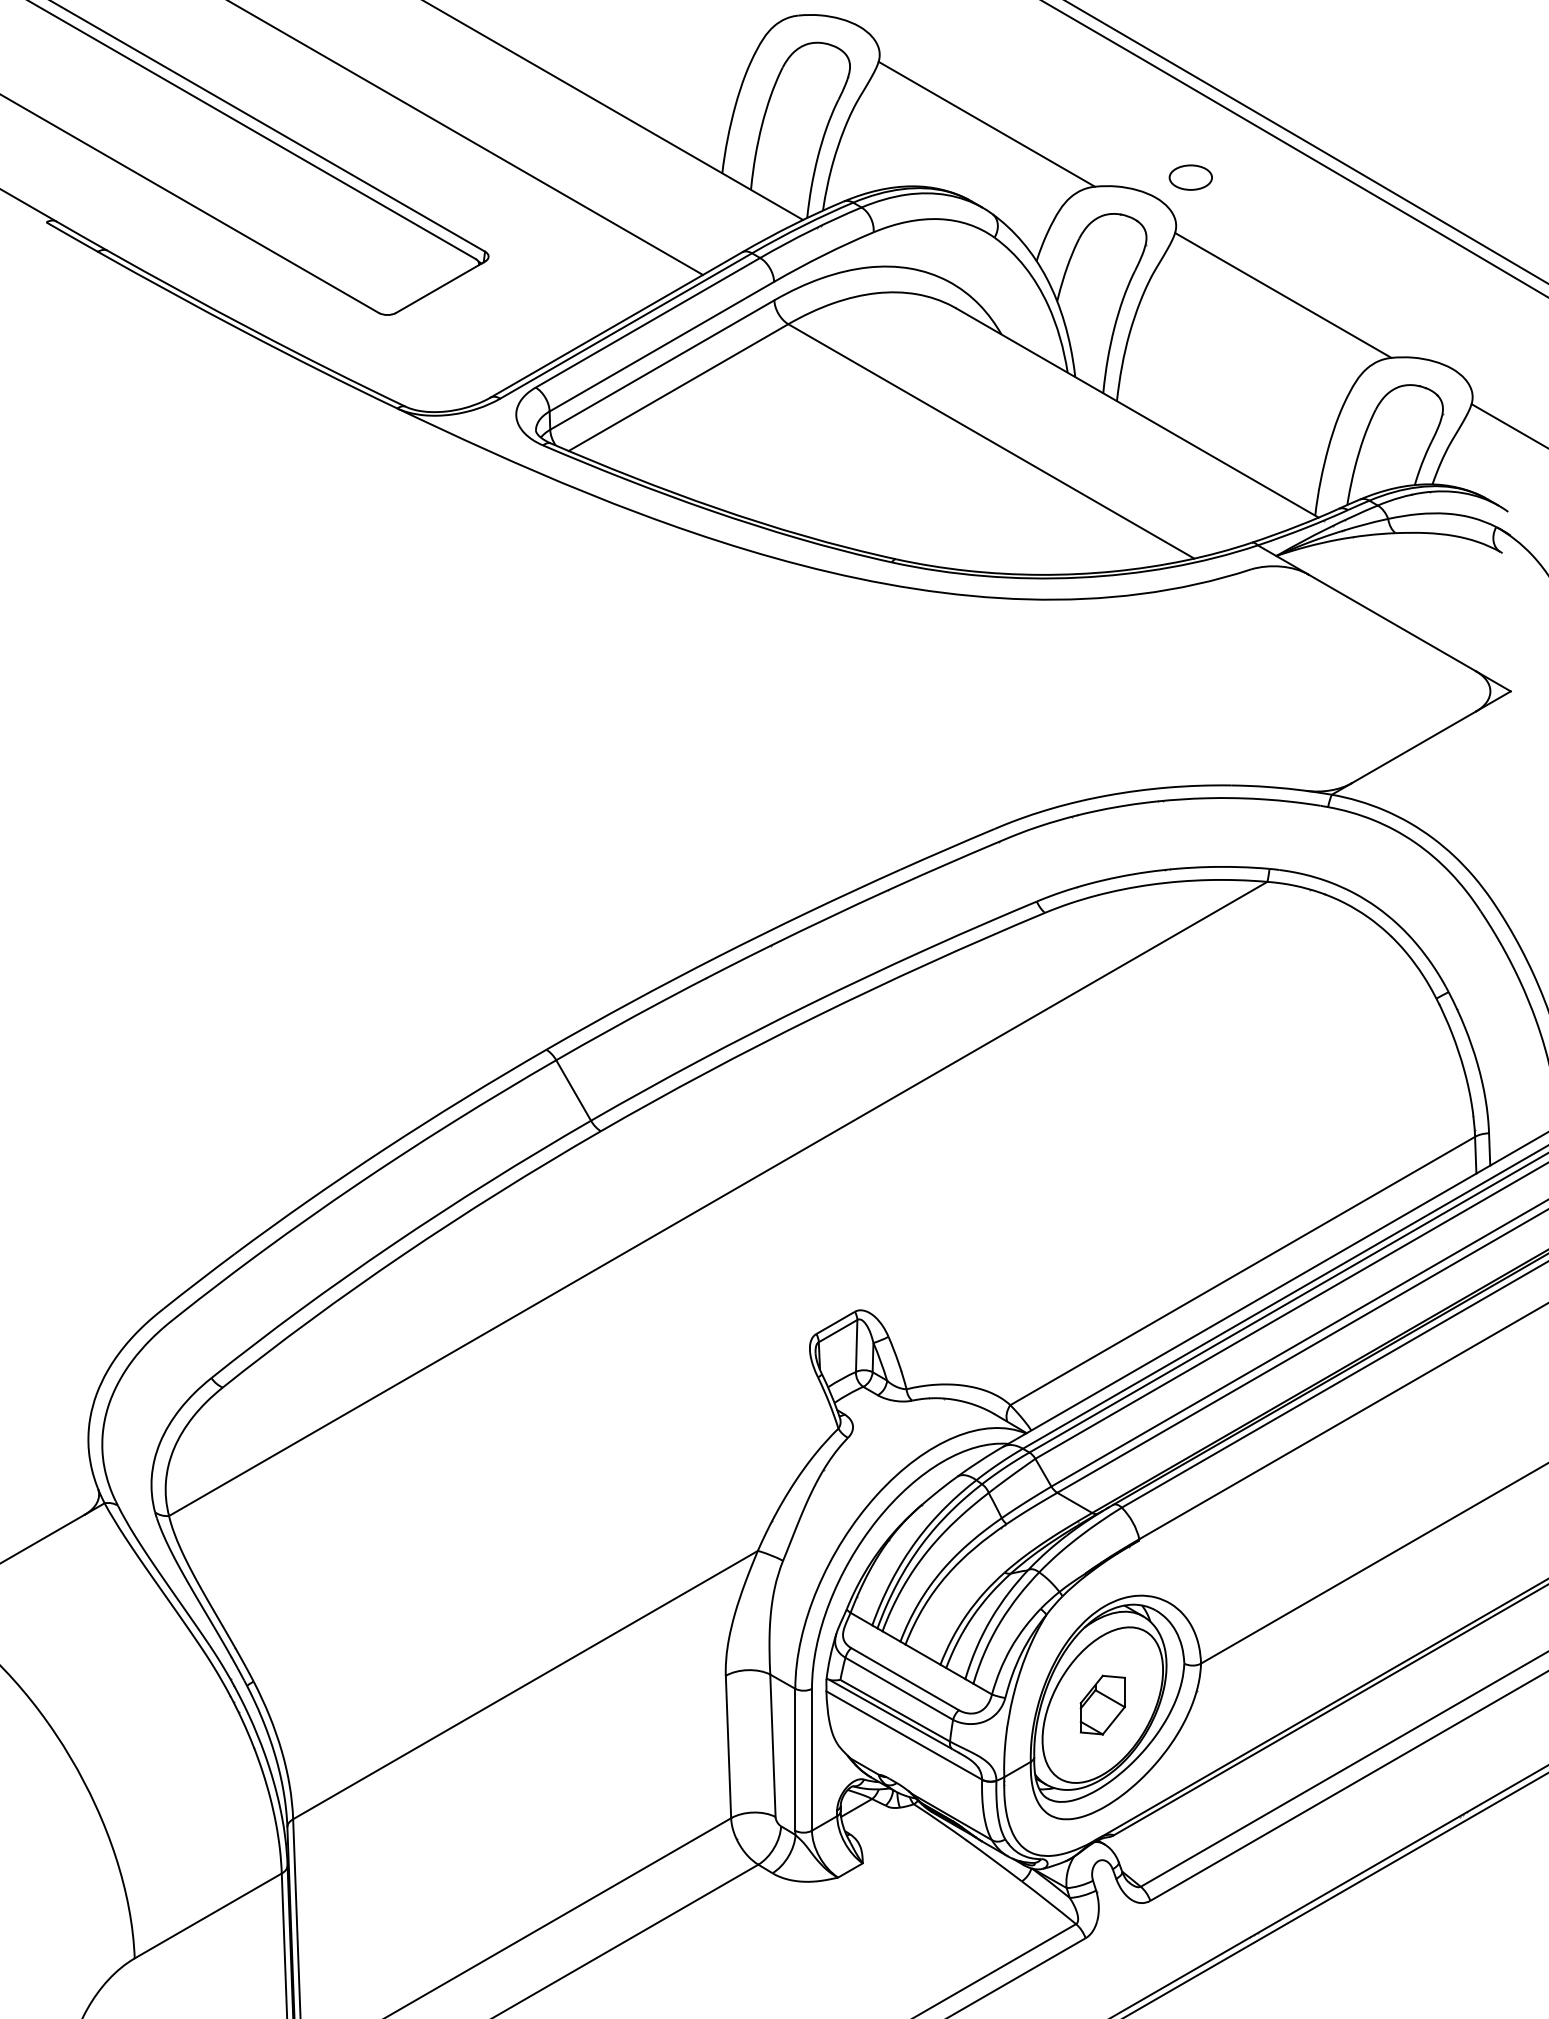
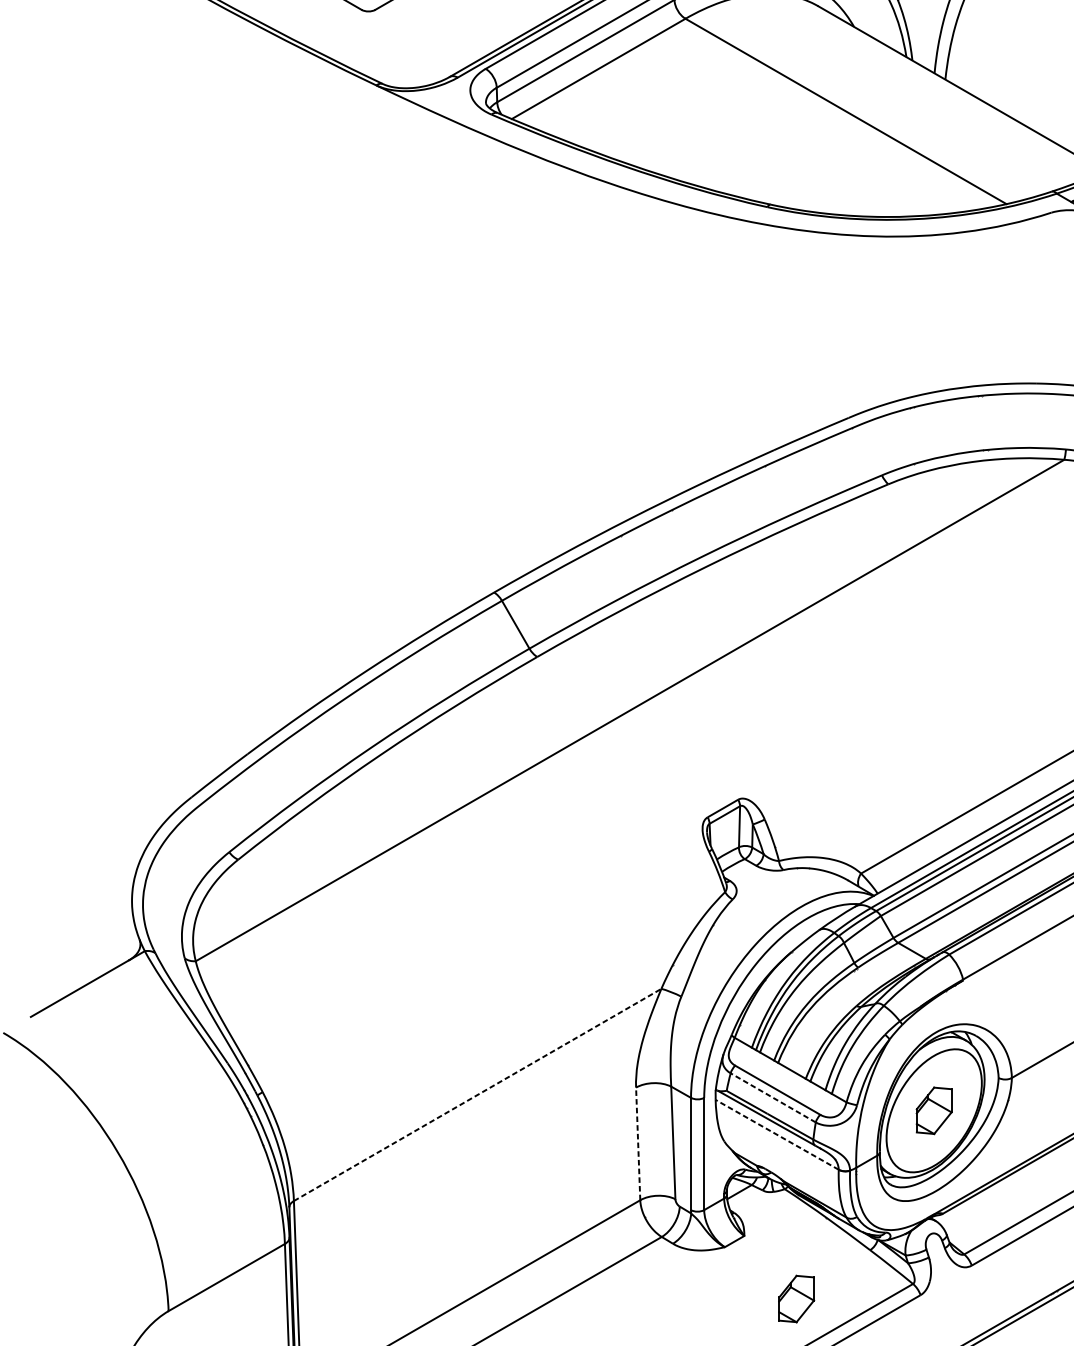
line: (525, 1684) -> (477, 1094), solid -> dashed
line: (898, 1688) -> (772, 1097), solid -> dashed
line: (904, 1735) -> (777, 1134), solid -> dashed
line: (728, 1746) -> (638, 1143), solid -> dashed
part: (928, 1942) -> (796, 1298), added

